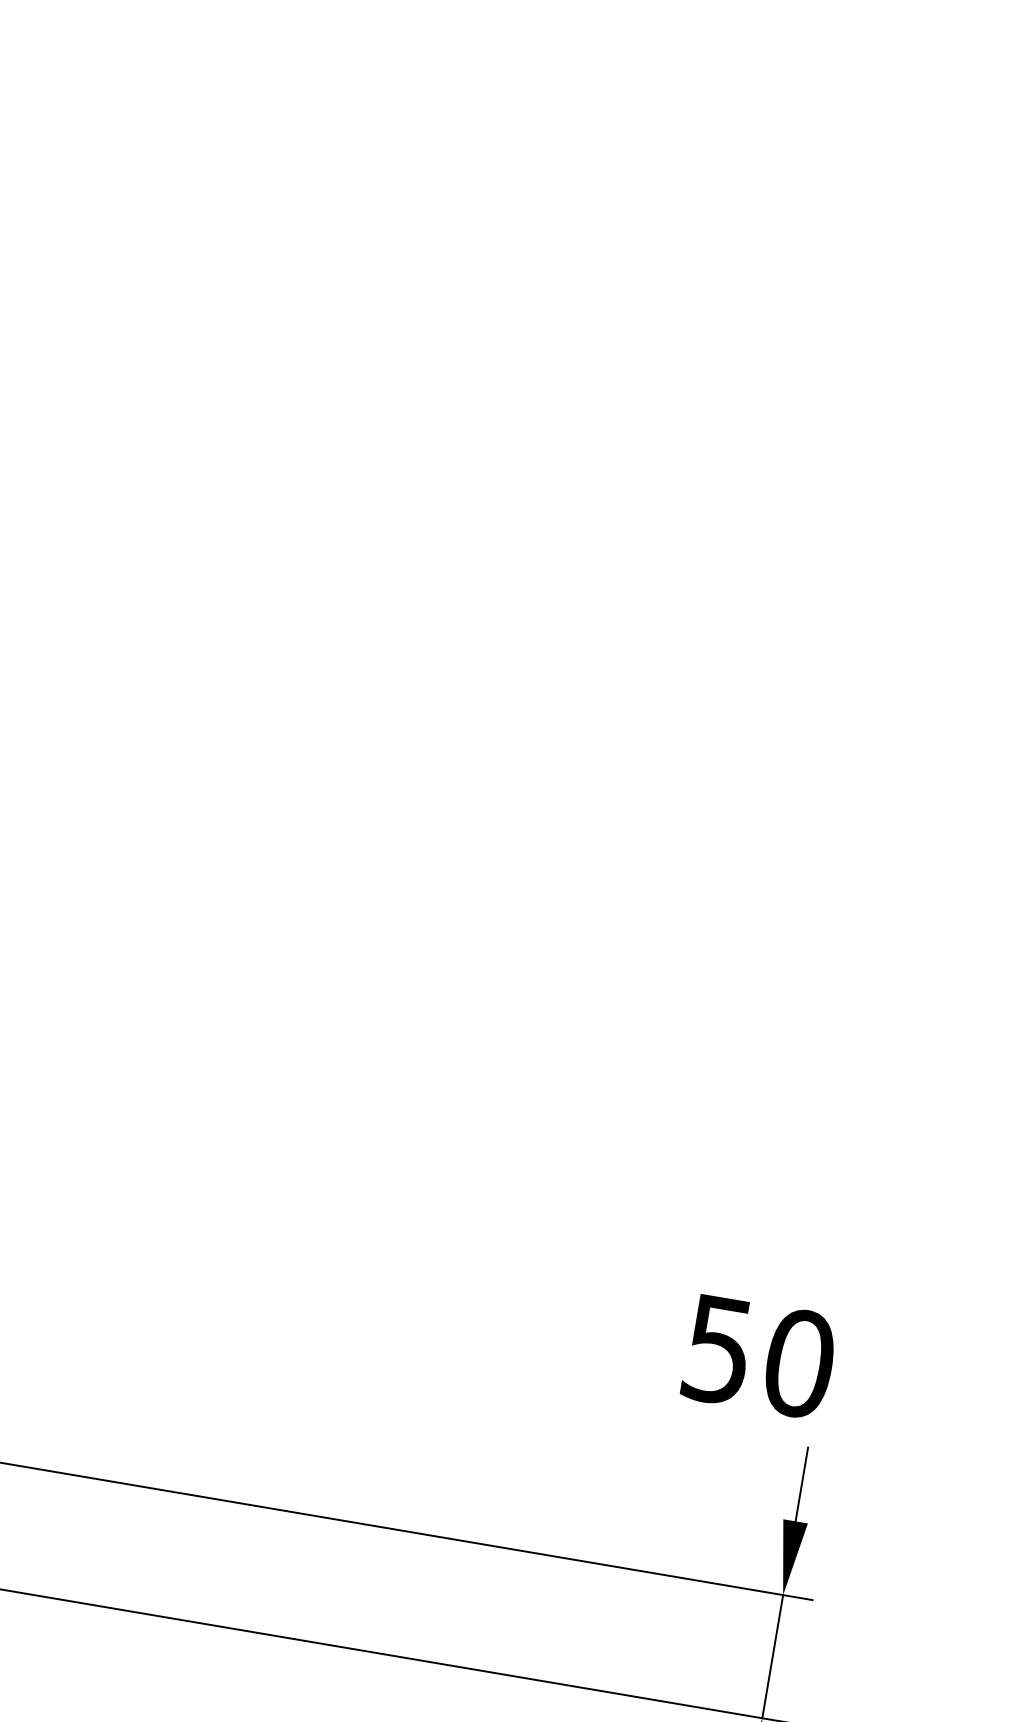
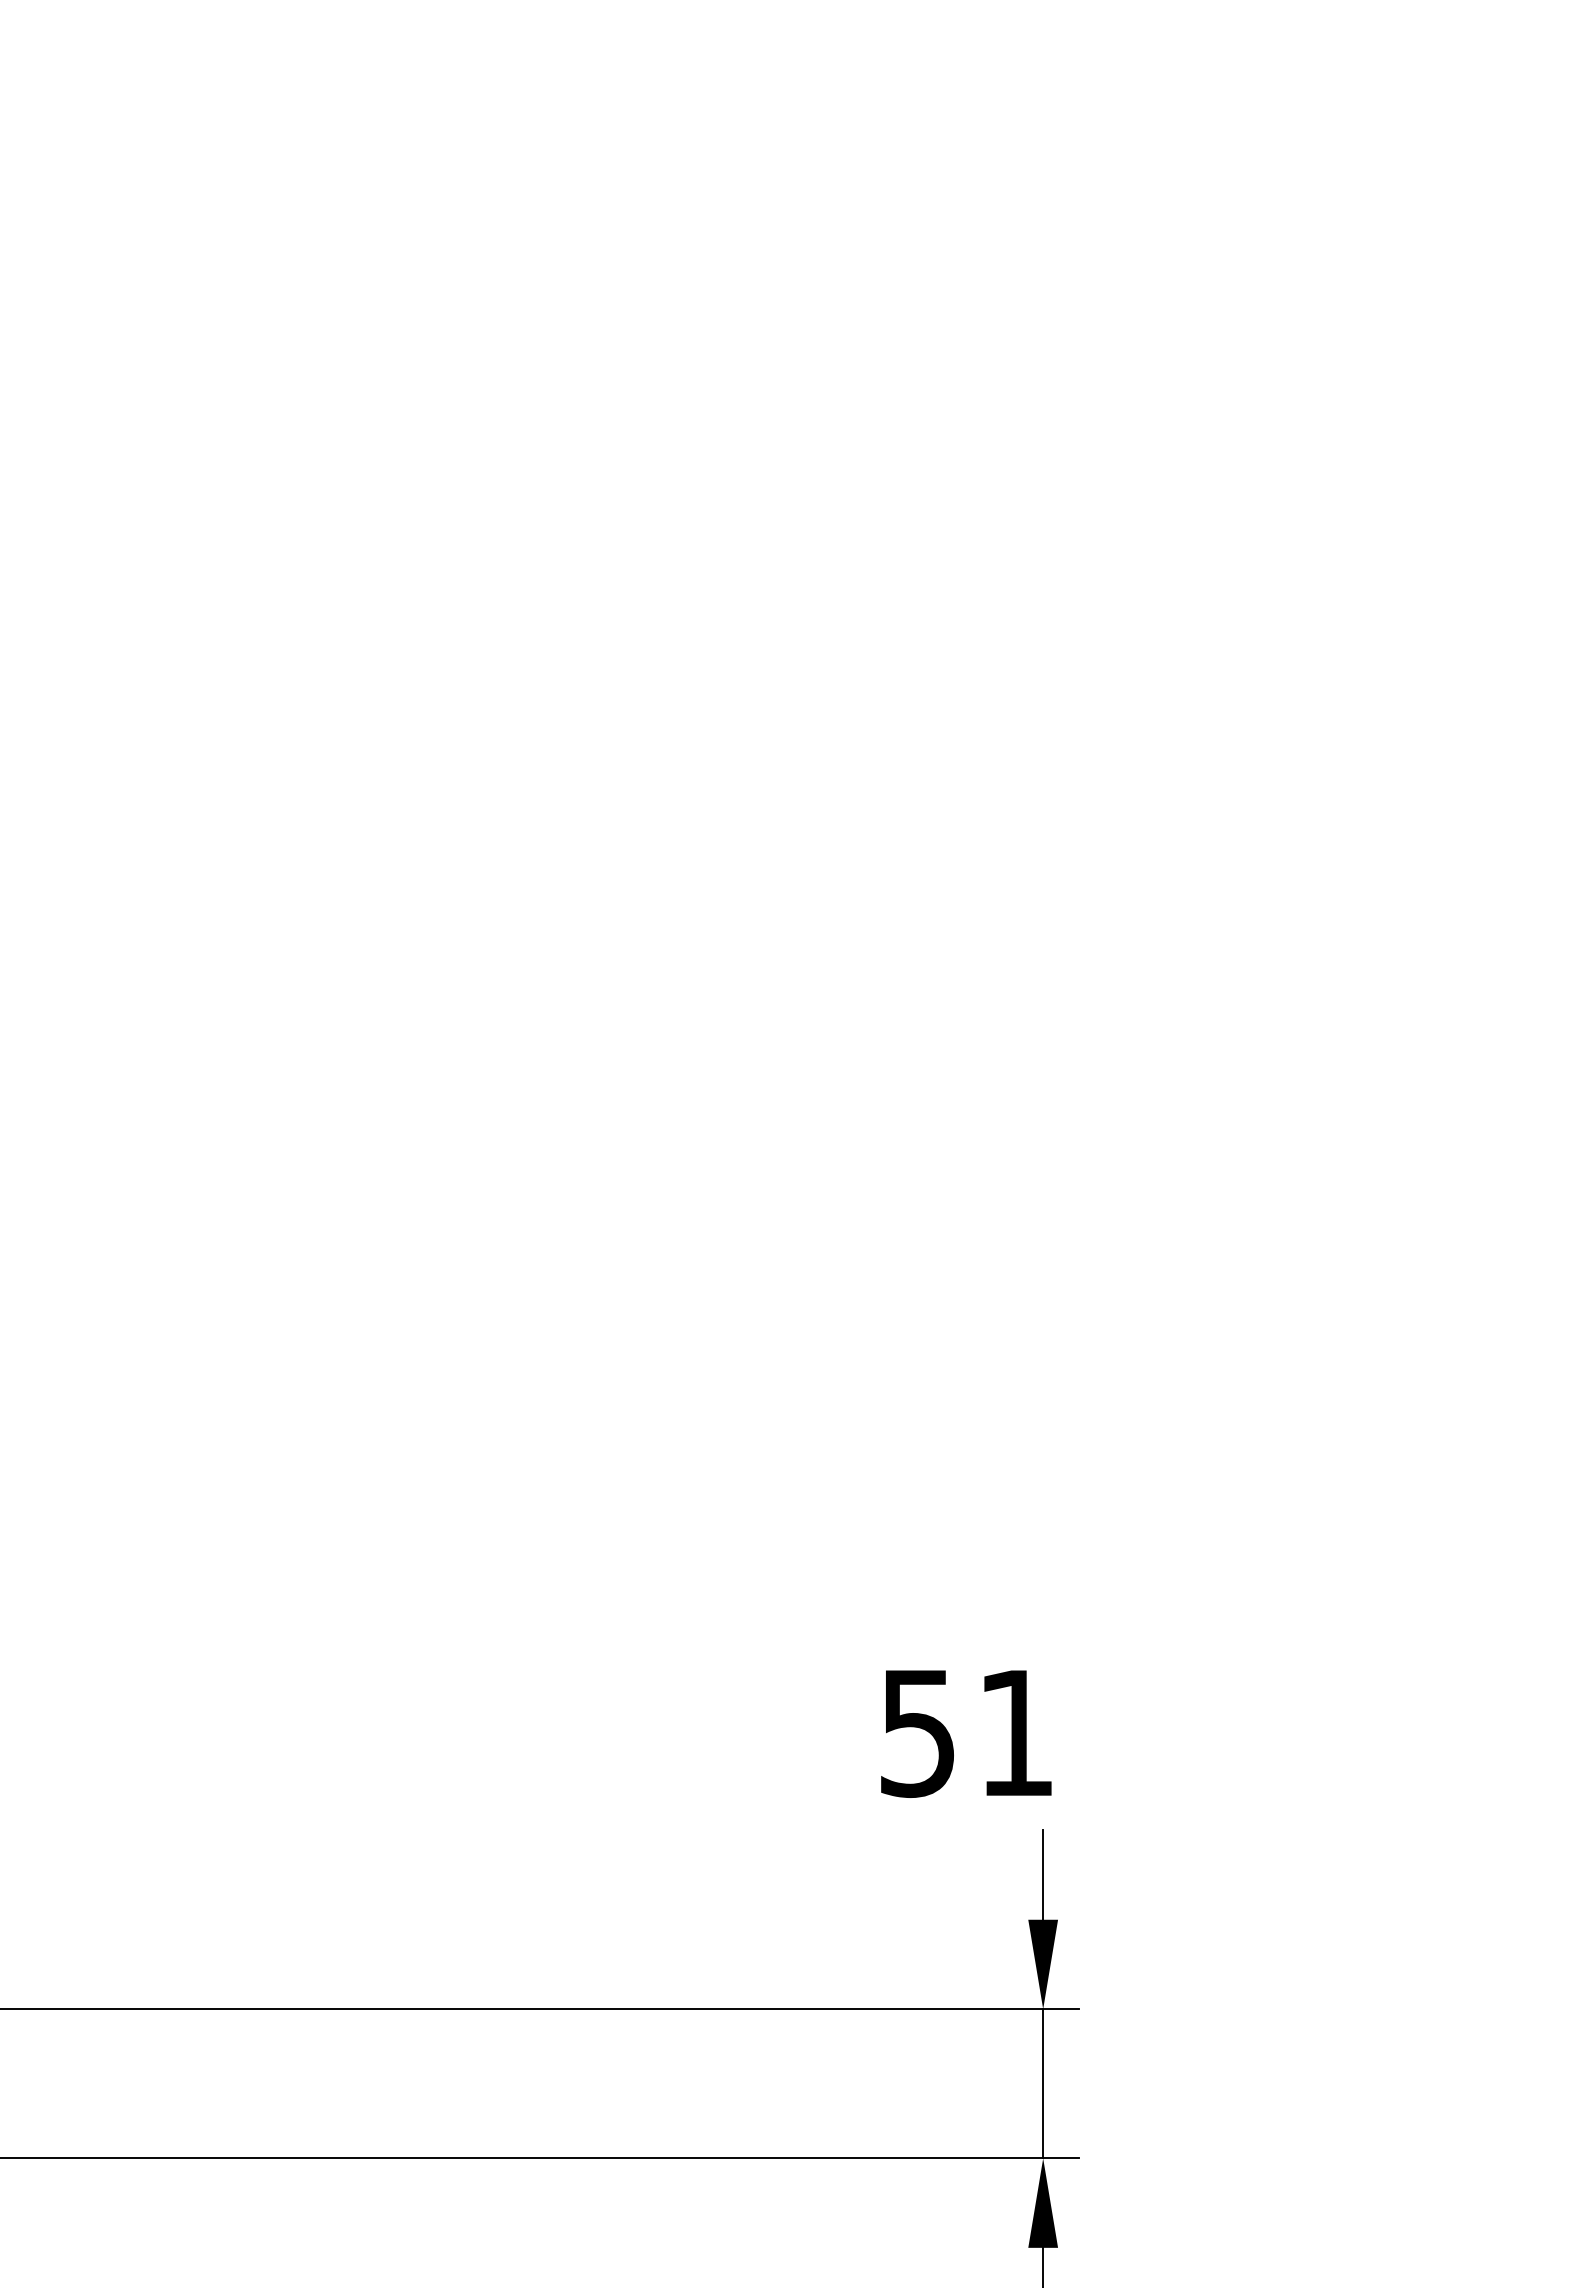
text: (799, 1363) -> (1016, 1732), 50 -> 51

